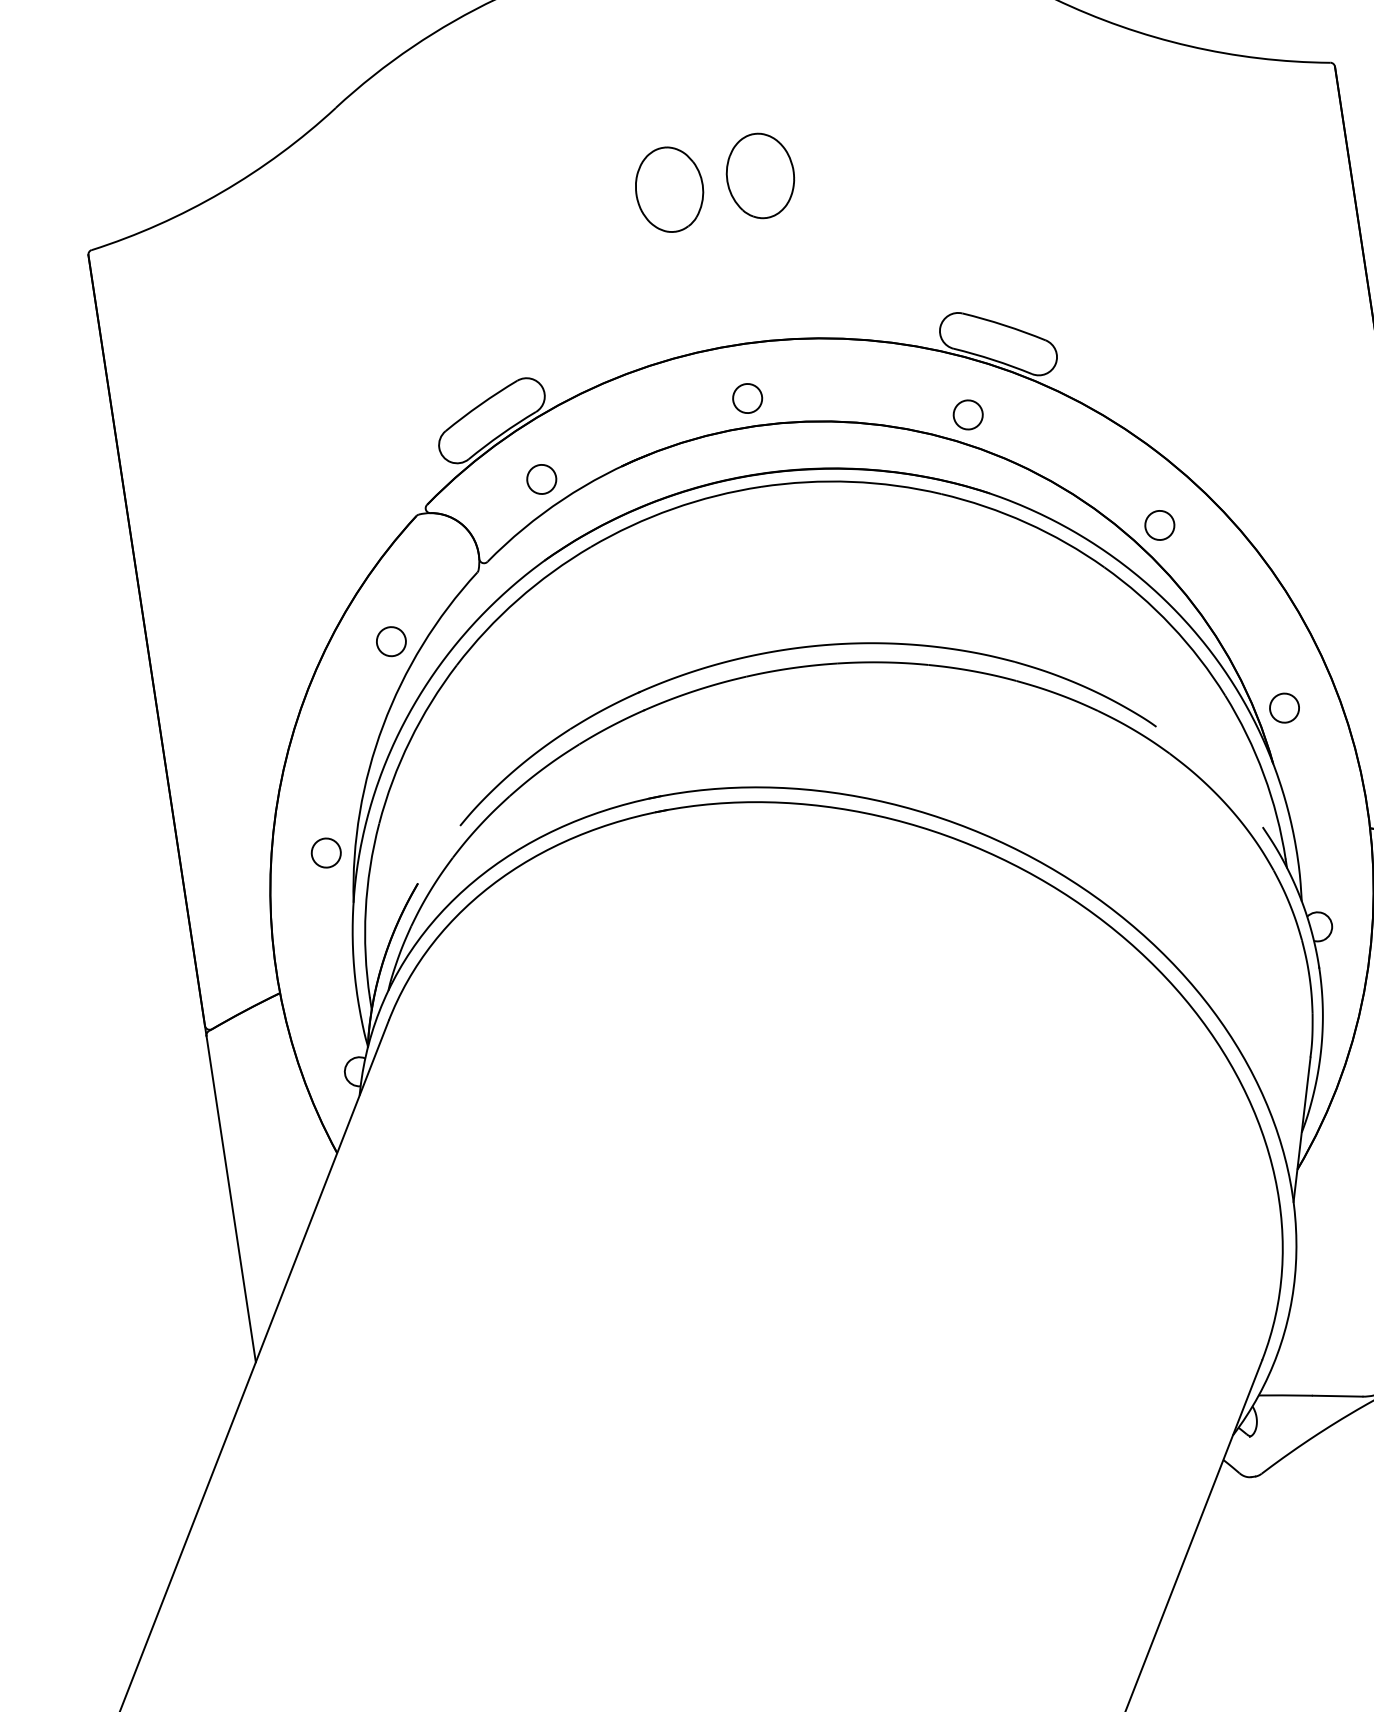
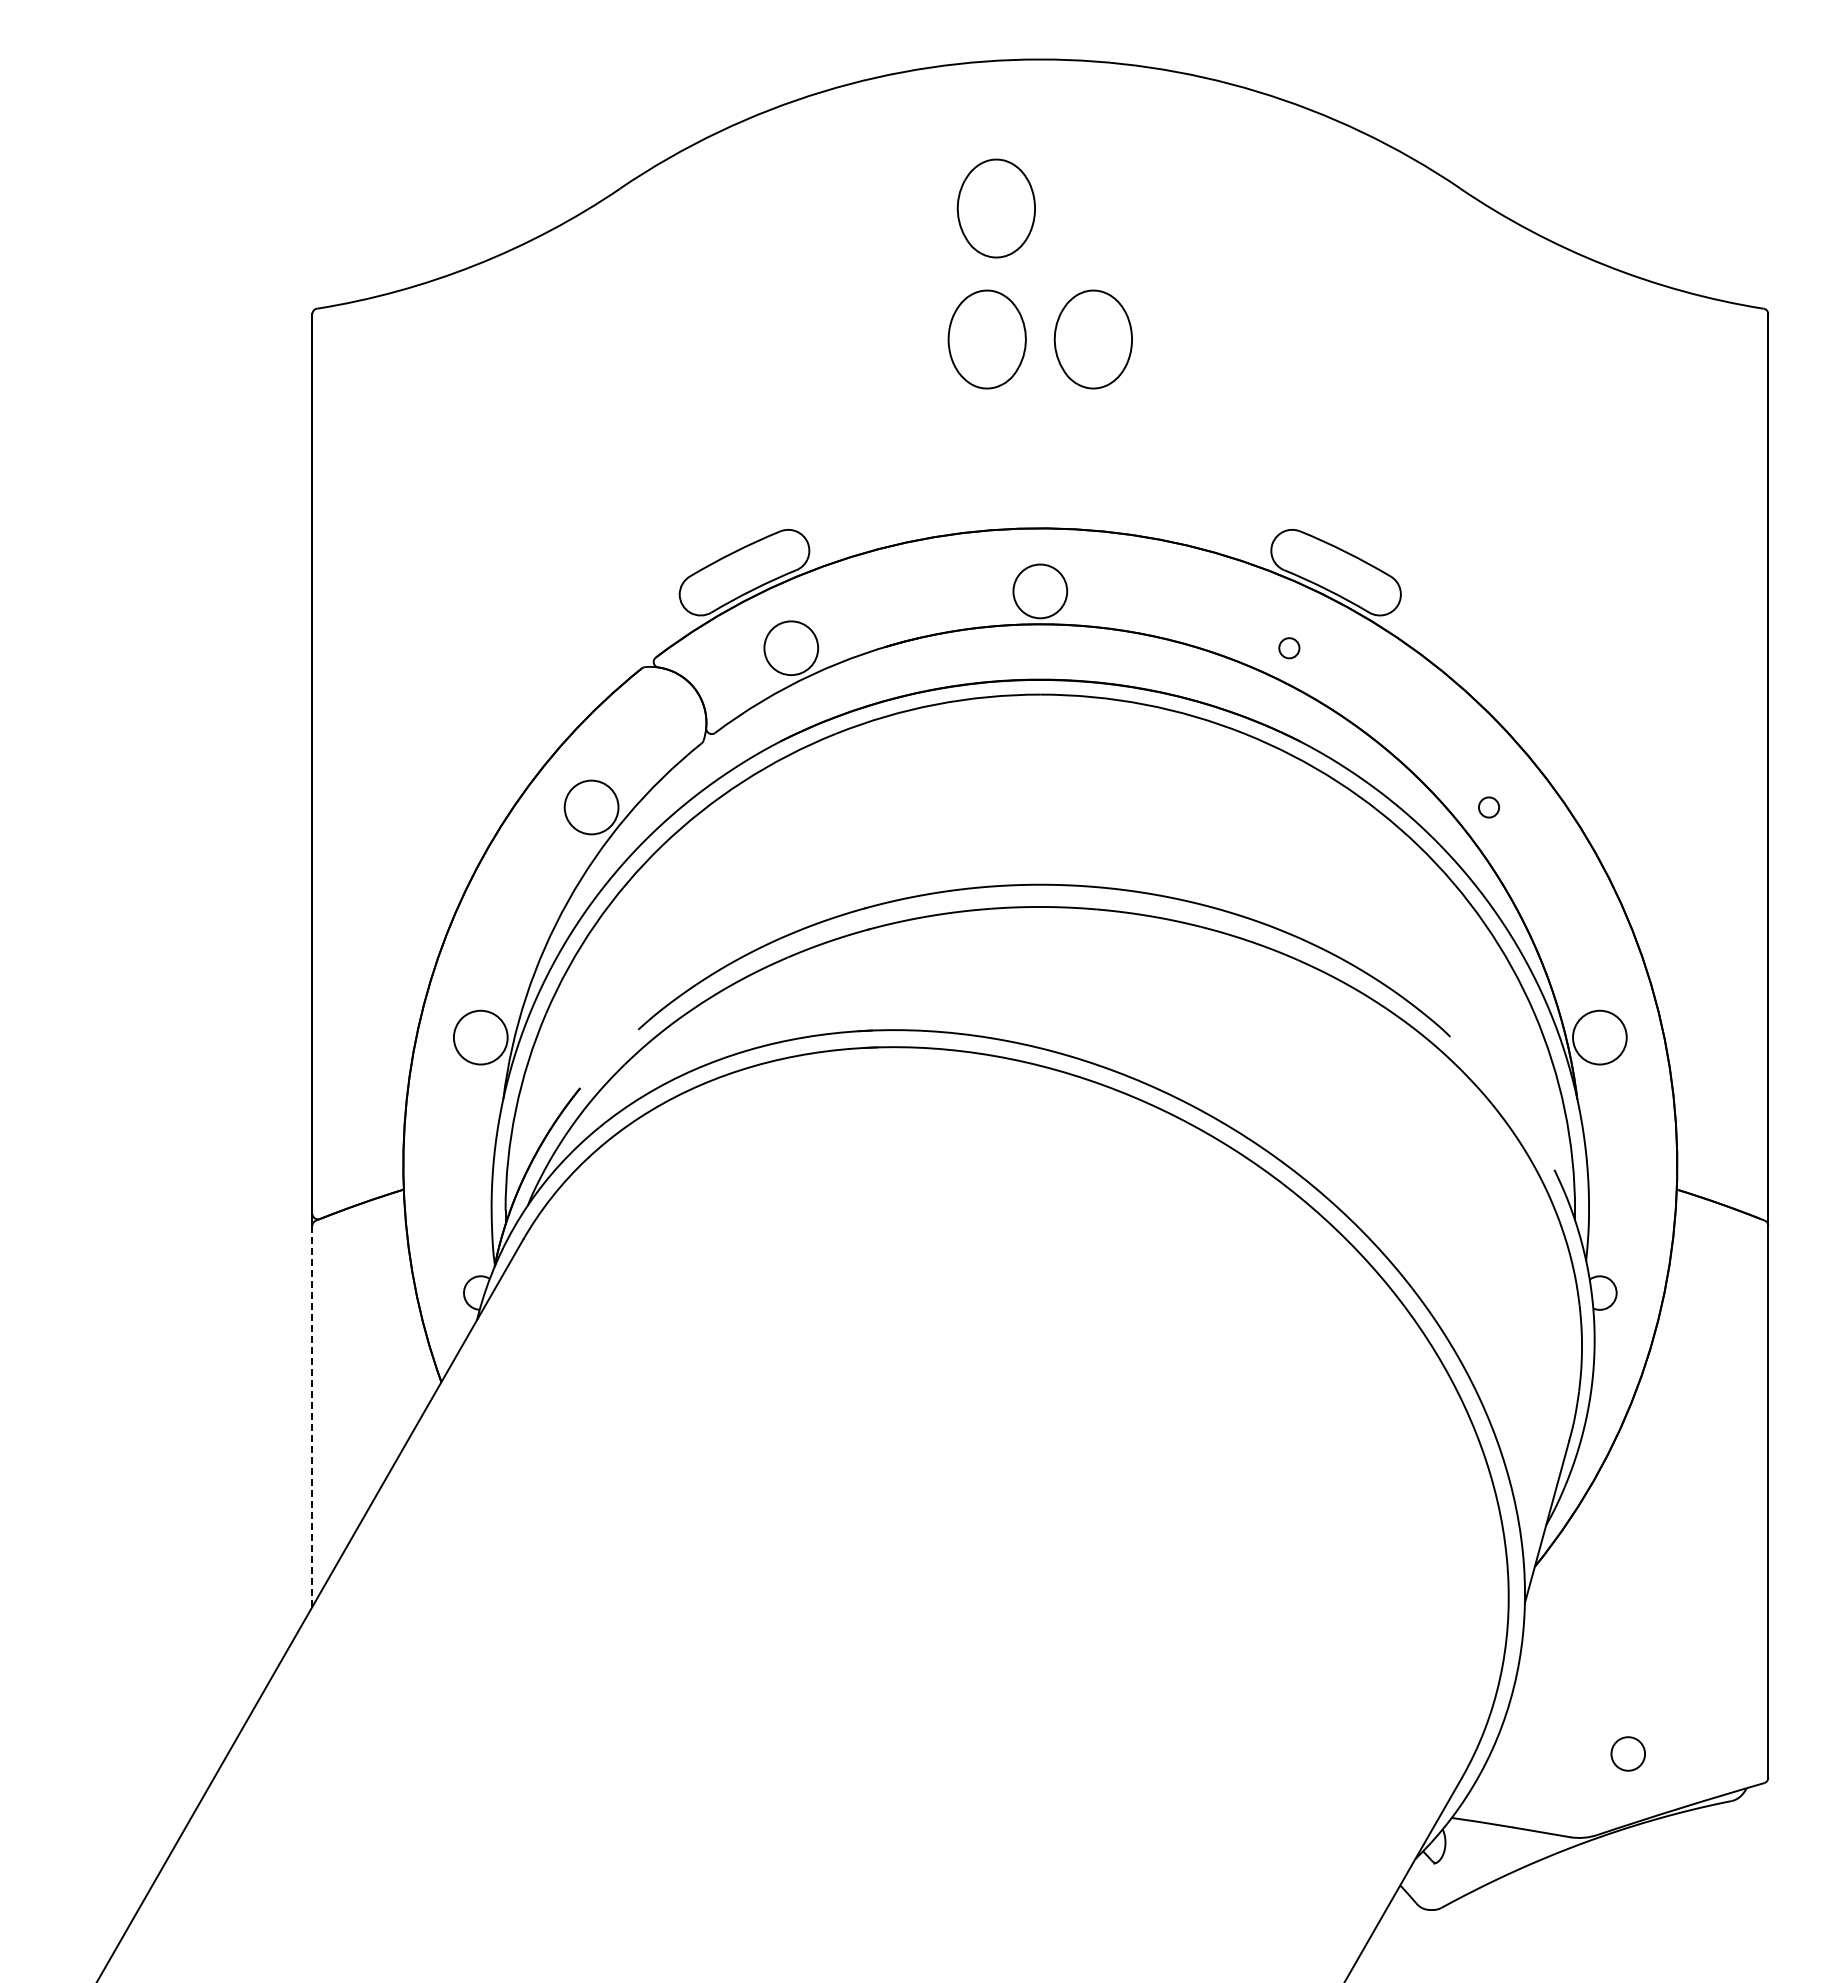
part: (659, 76) -> (995, 208), added
circle: (747, 398) -> (1040, 591), size x1.6
circle: (968, 415) -> (1289, 648), size x0.6
circle: (541, 479) -> (791, 648), size x1.6
circle: (1159, 525) -> (1488, 807), size x0.6
circle: (391, 641) -> (591, 807), size x1.6
circle: (1284, 708) -> (1599, 1037), size x1.6
circle: (326, 852) -> (480, 1037), size x1.6
line: (231, 1199) -> (312, 1416), solid -> dashed

